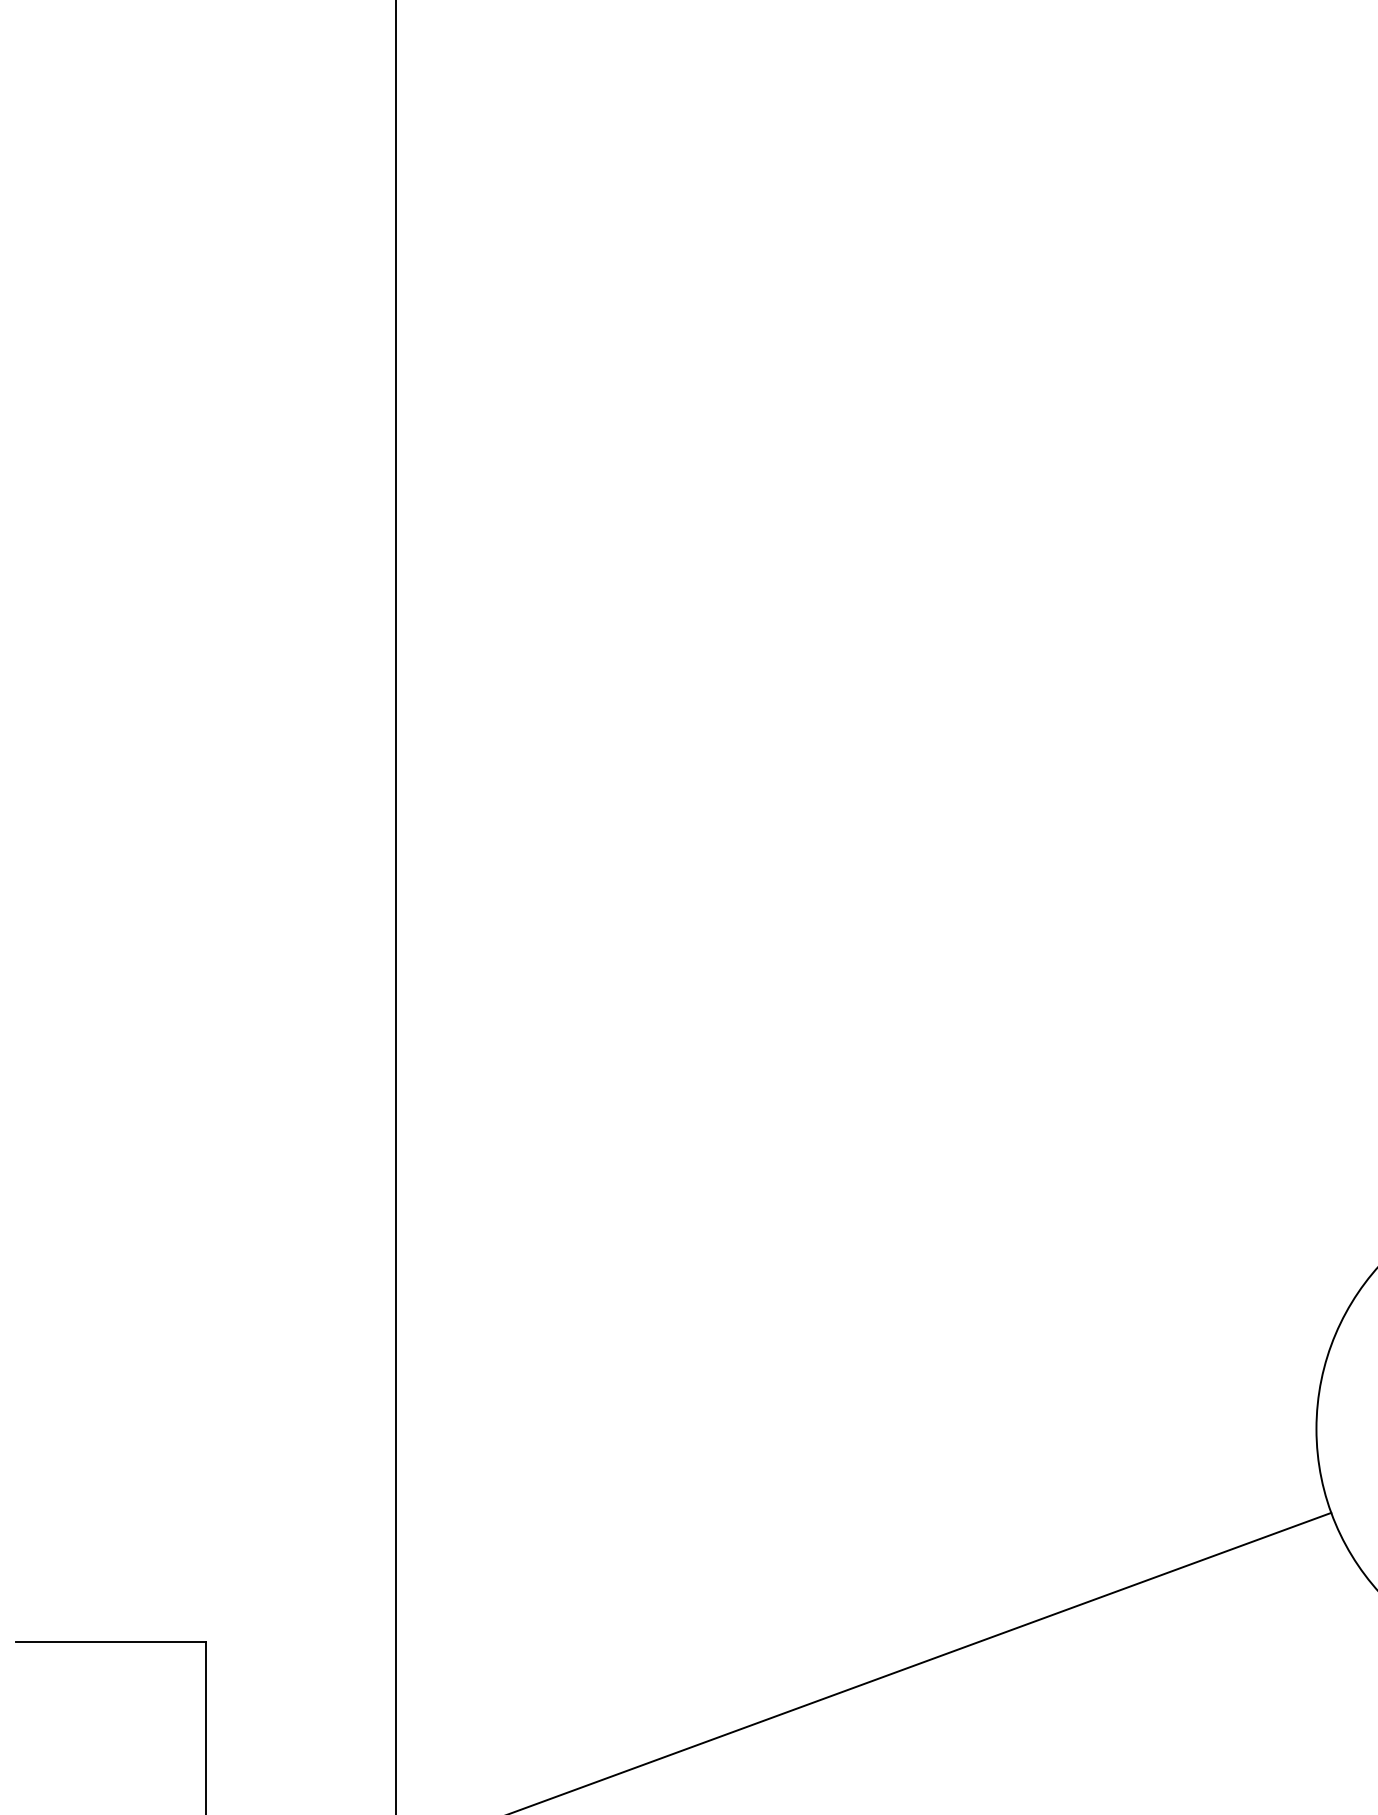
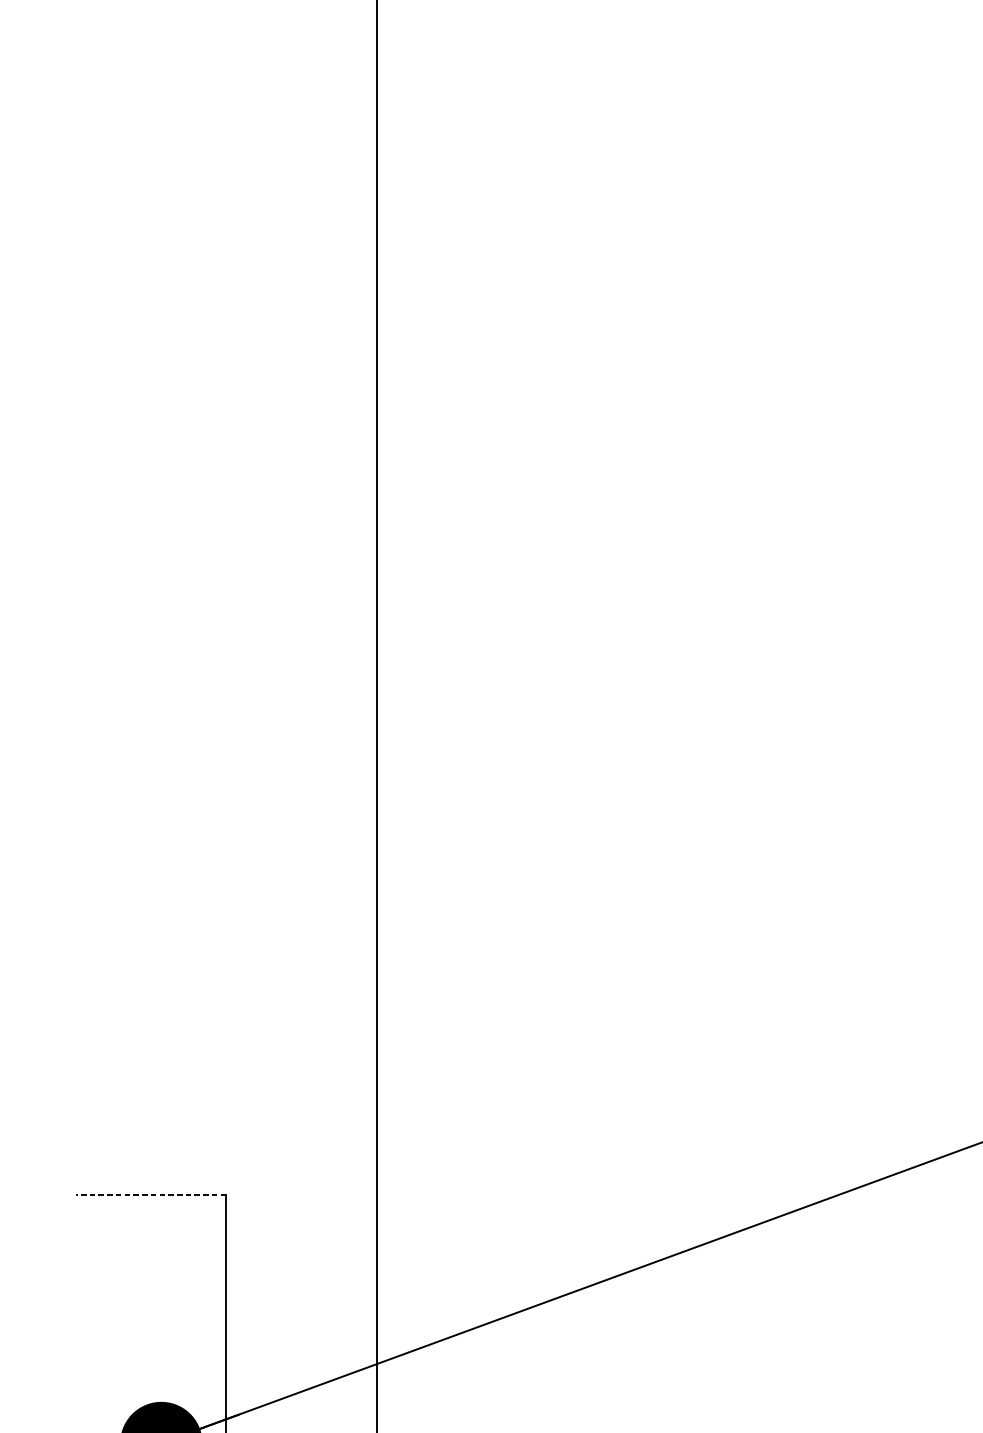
line: (110, 1642) -> (150, 1195), solid -> dashed

